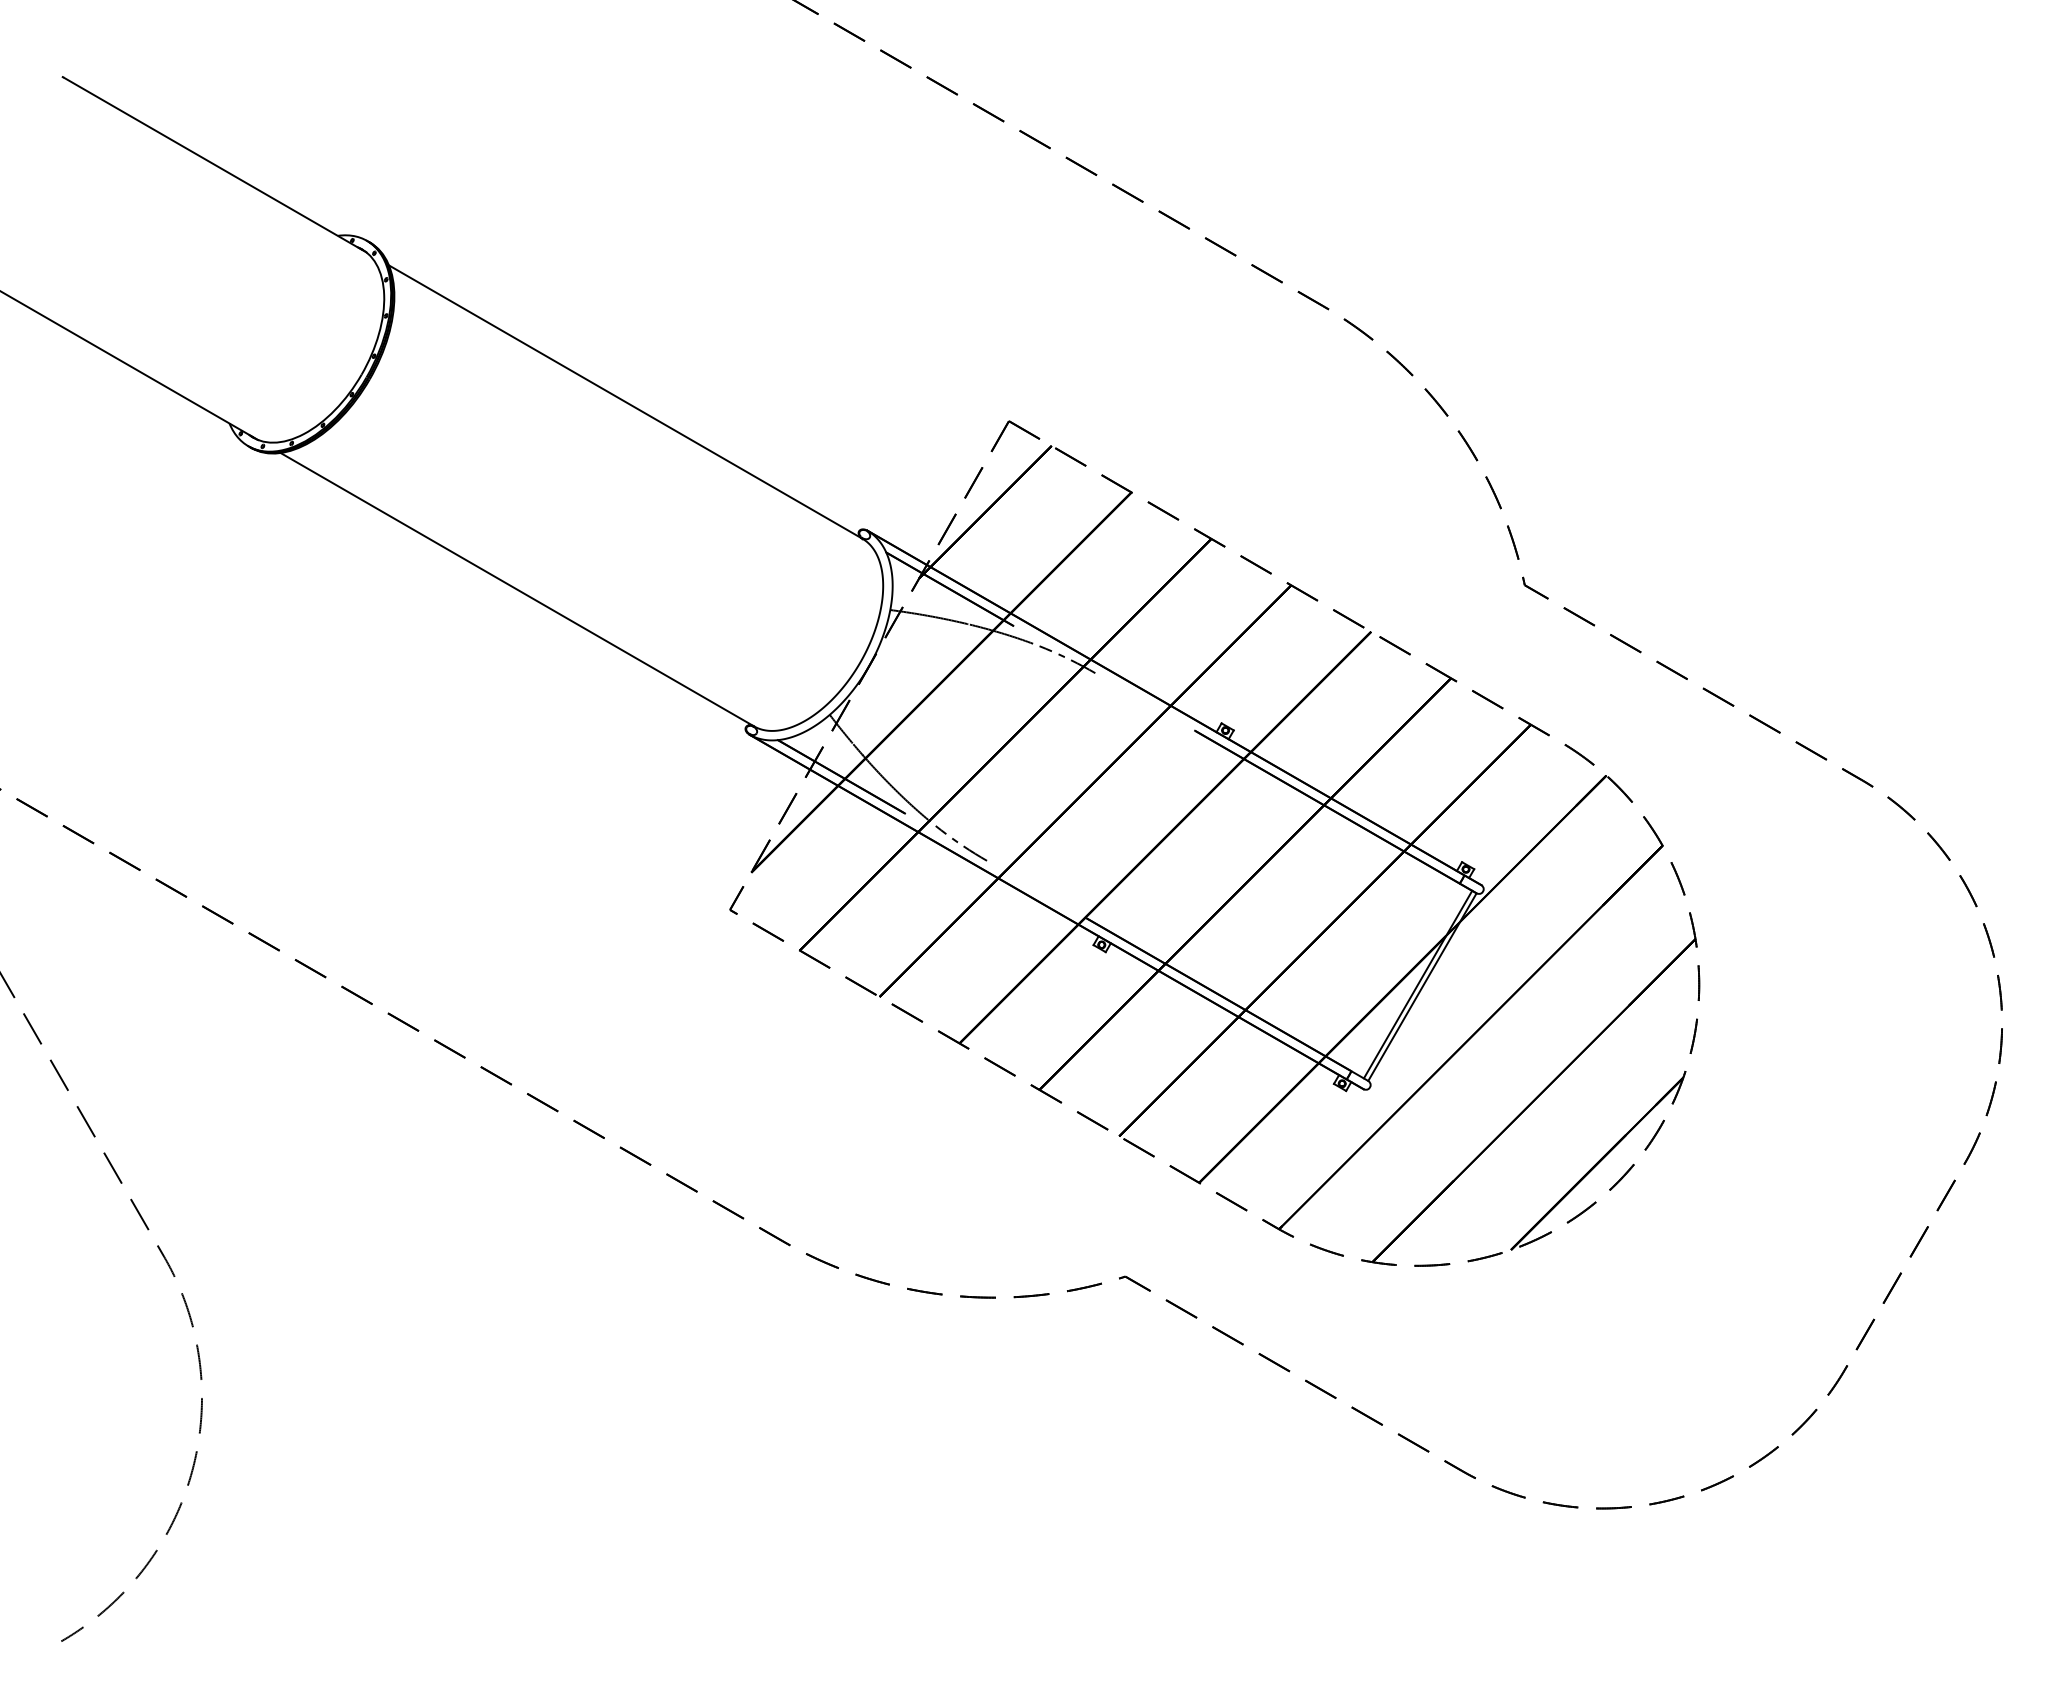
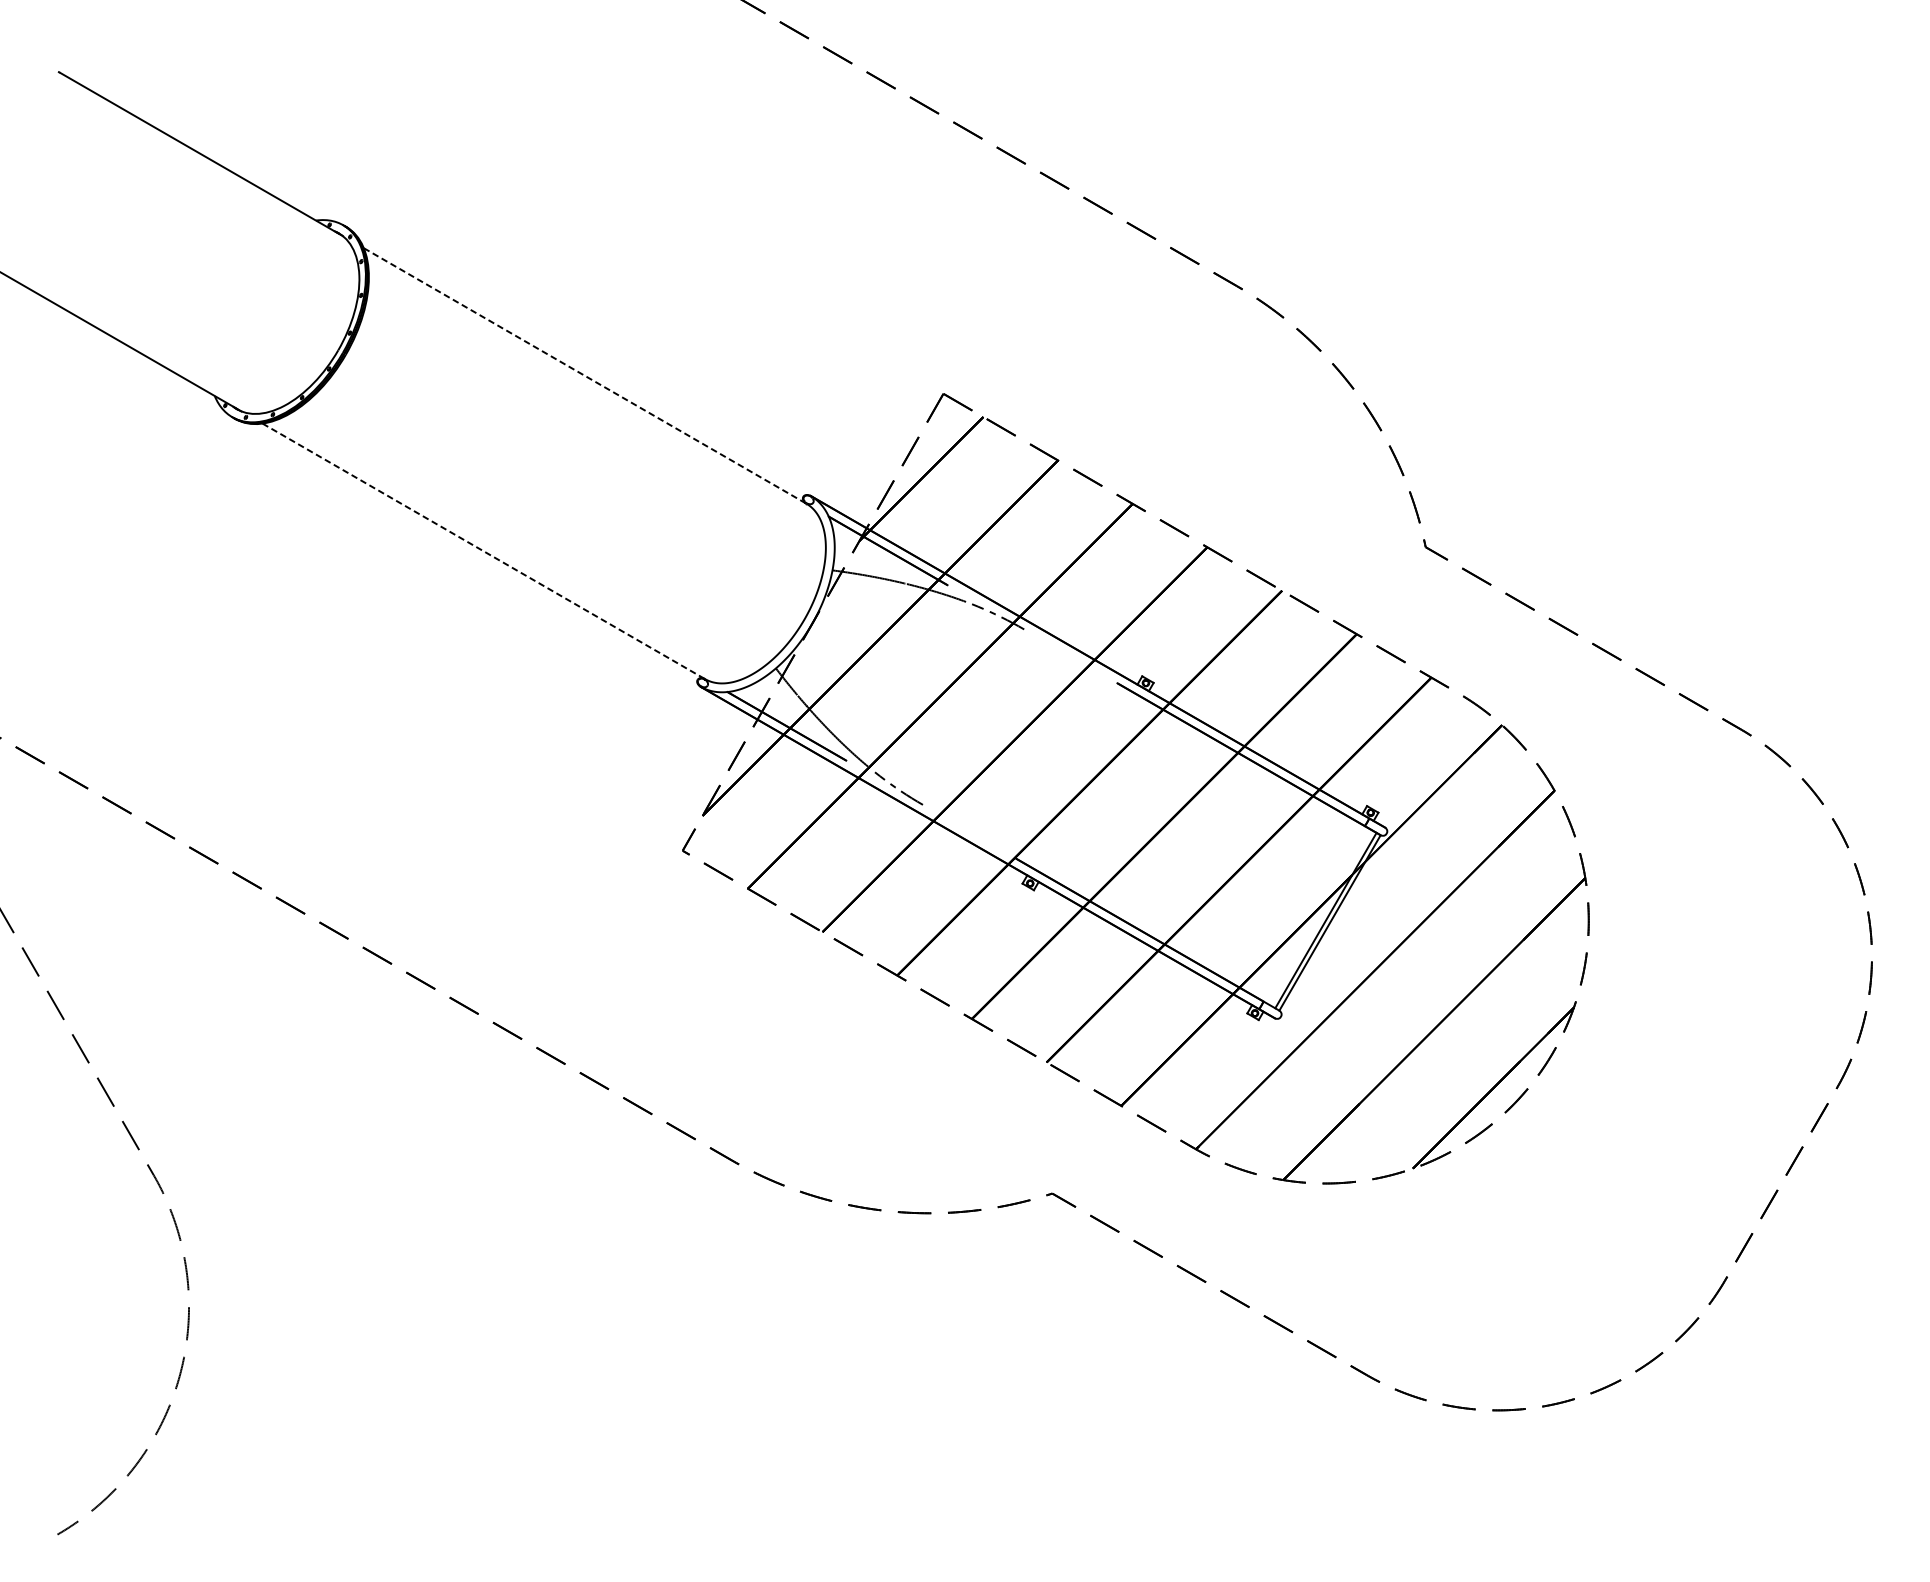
line: (626, 402) -> (585, 376), solid -> dashed
line: (517, 589) -> (483, 551), solid -> dashed

